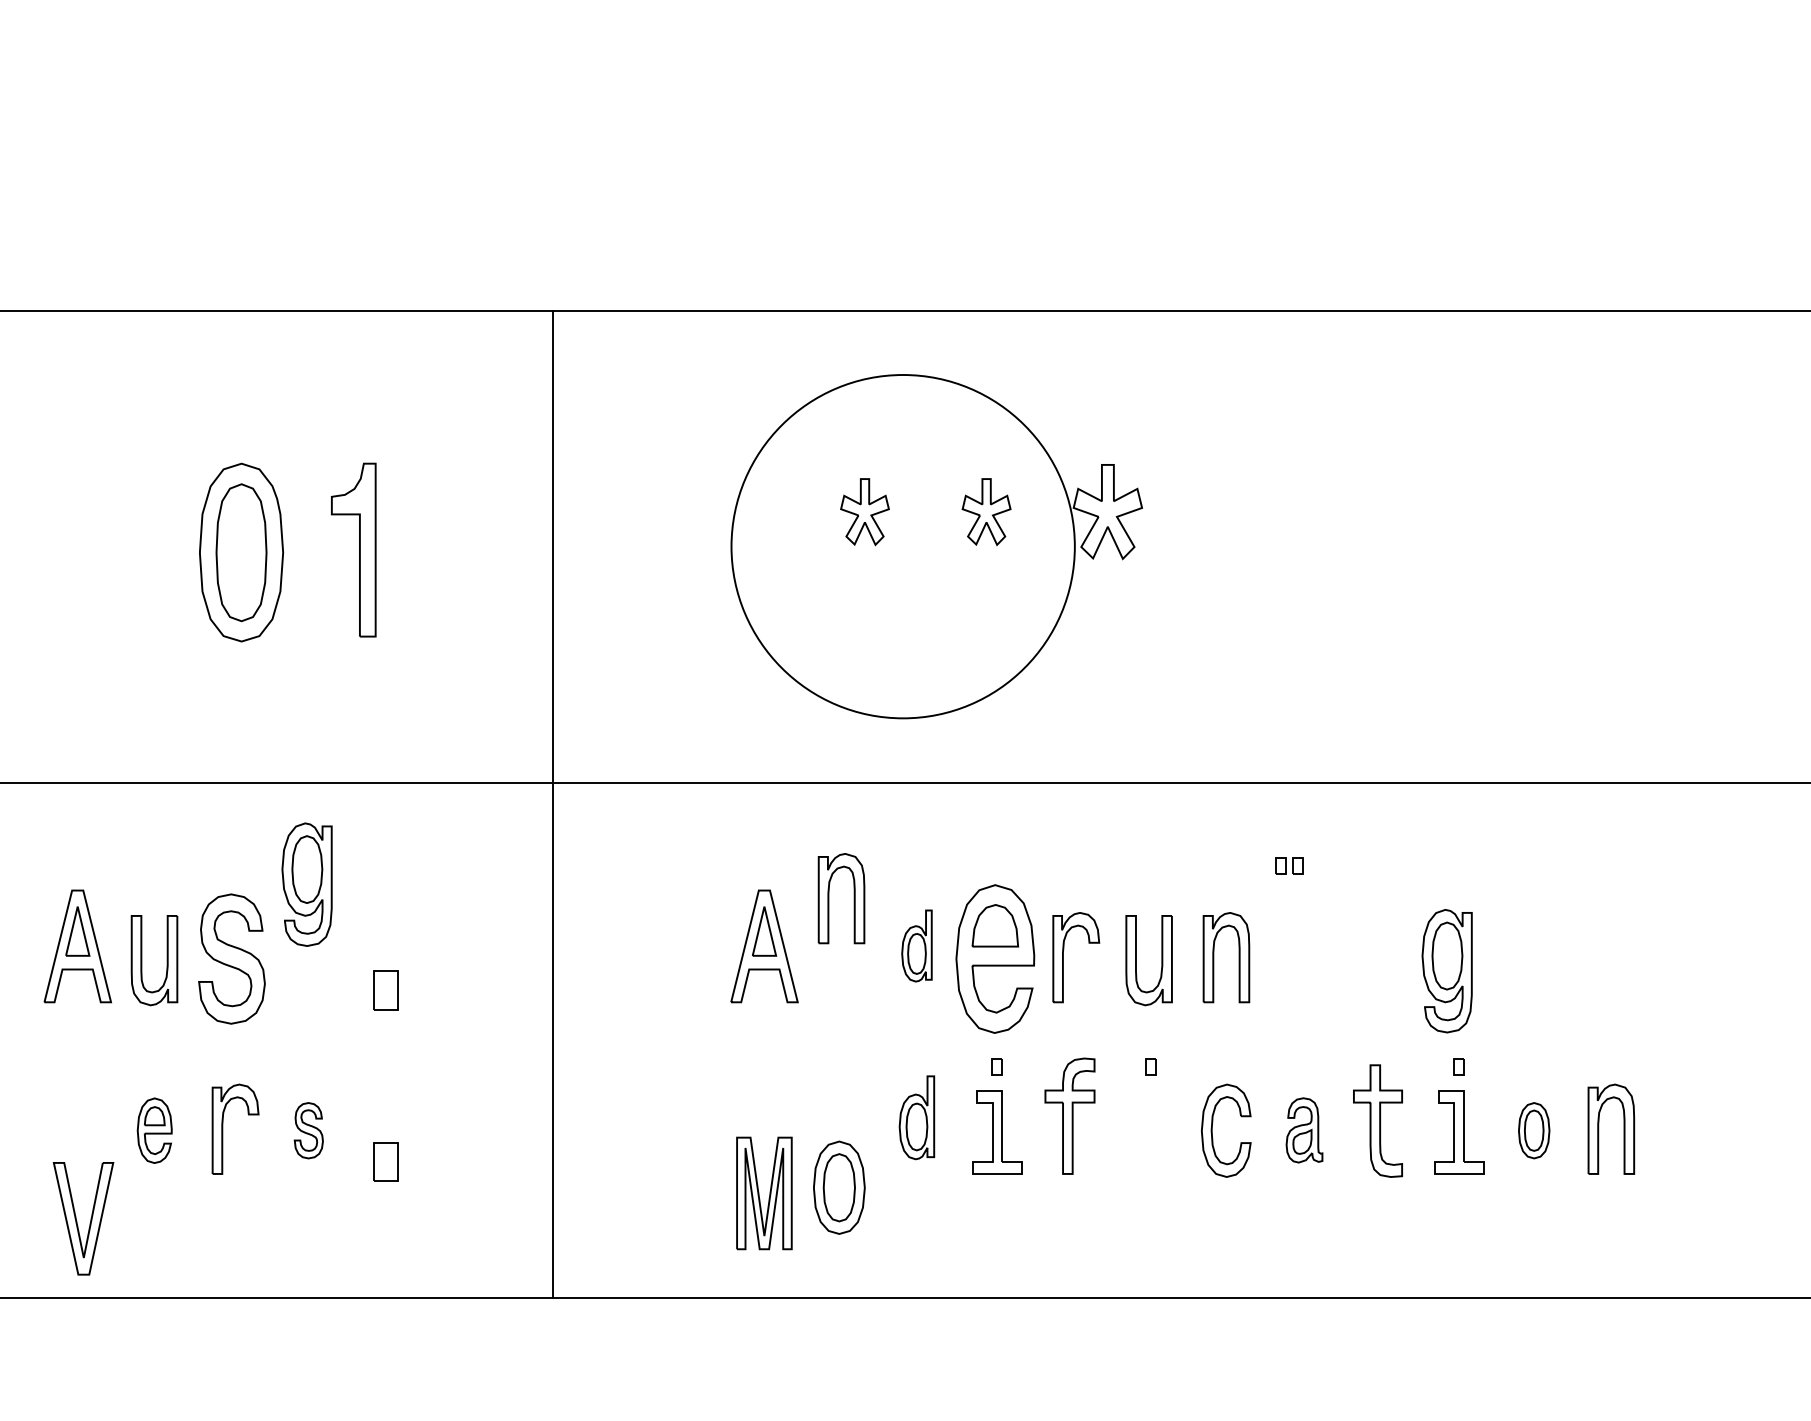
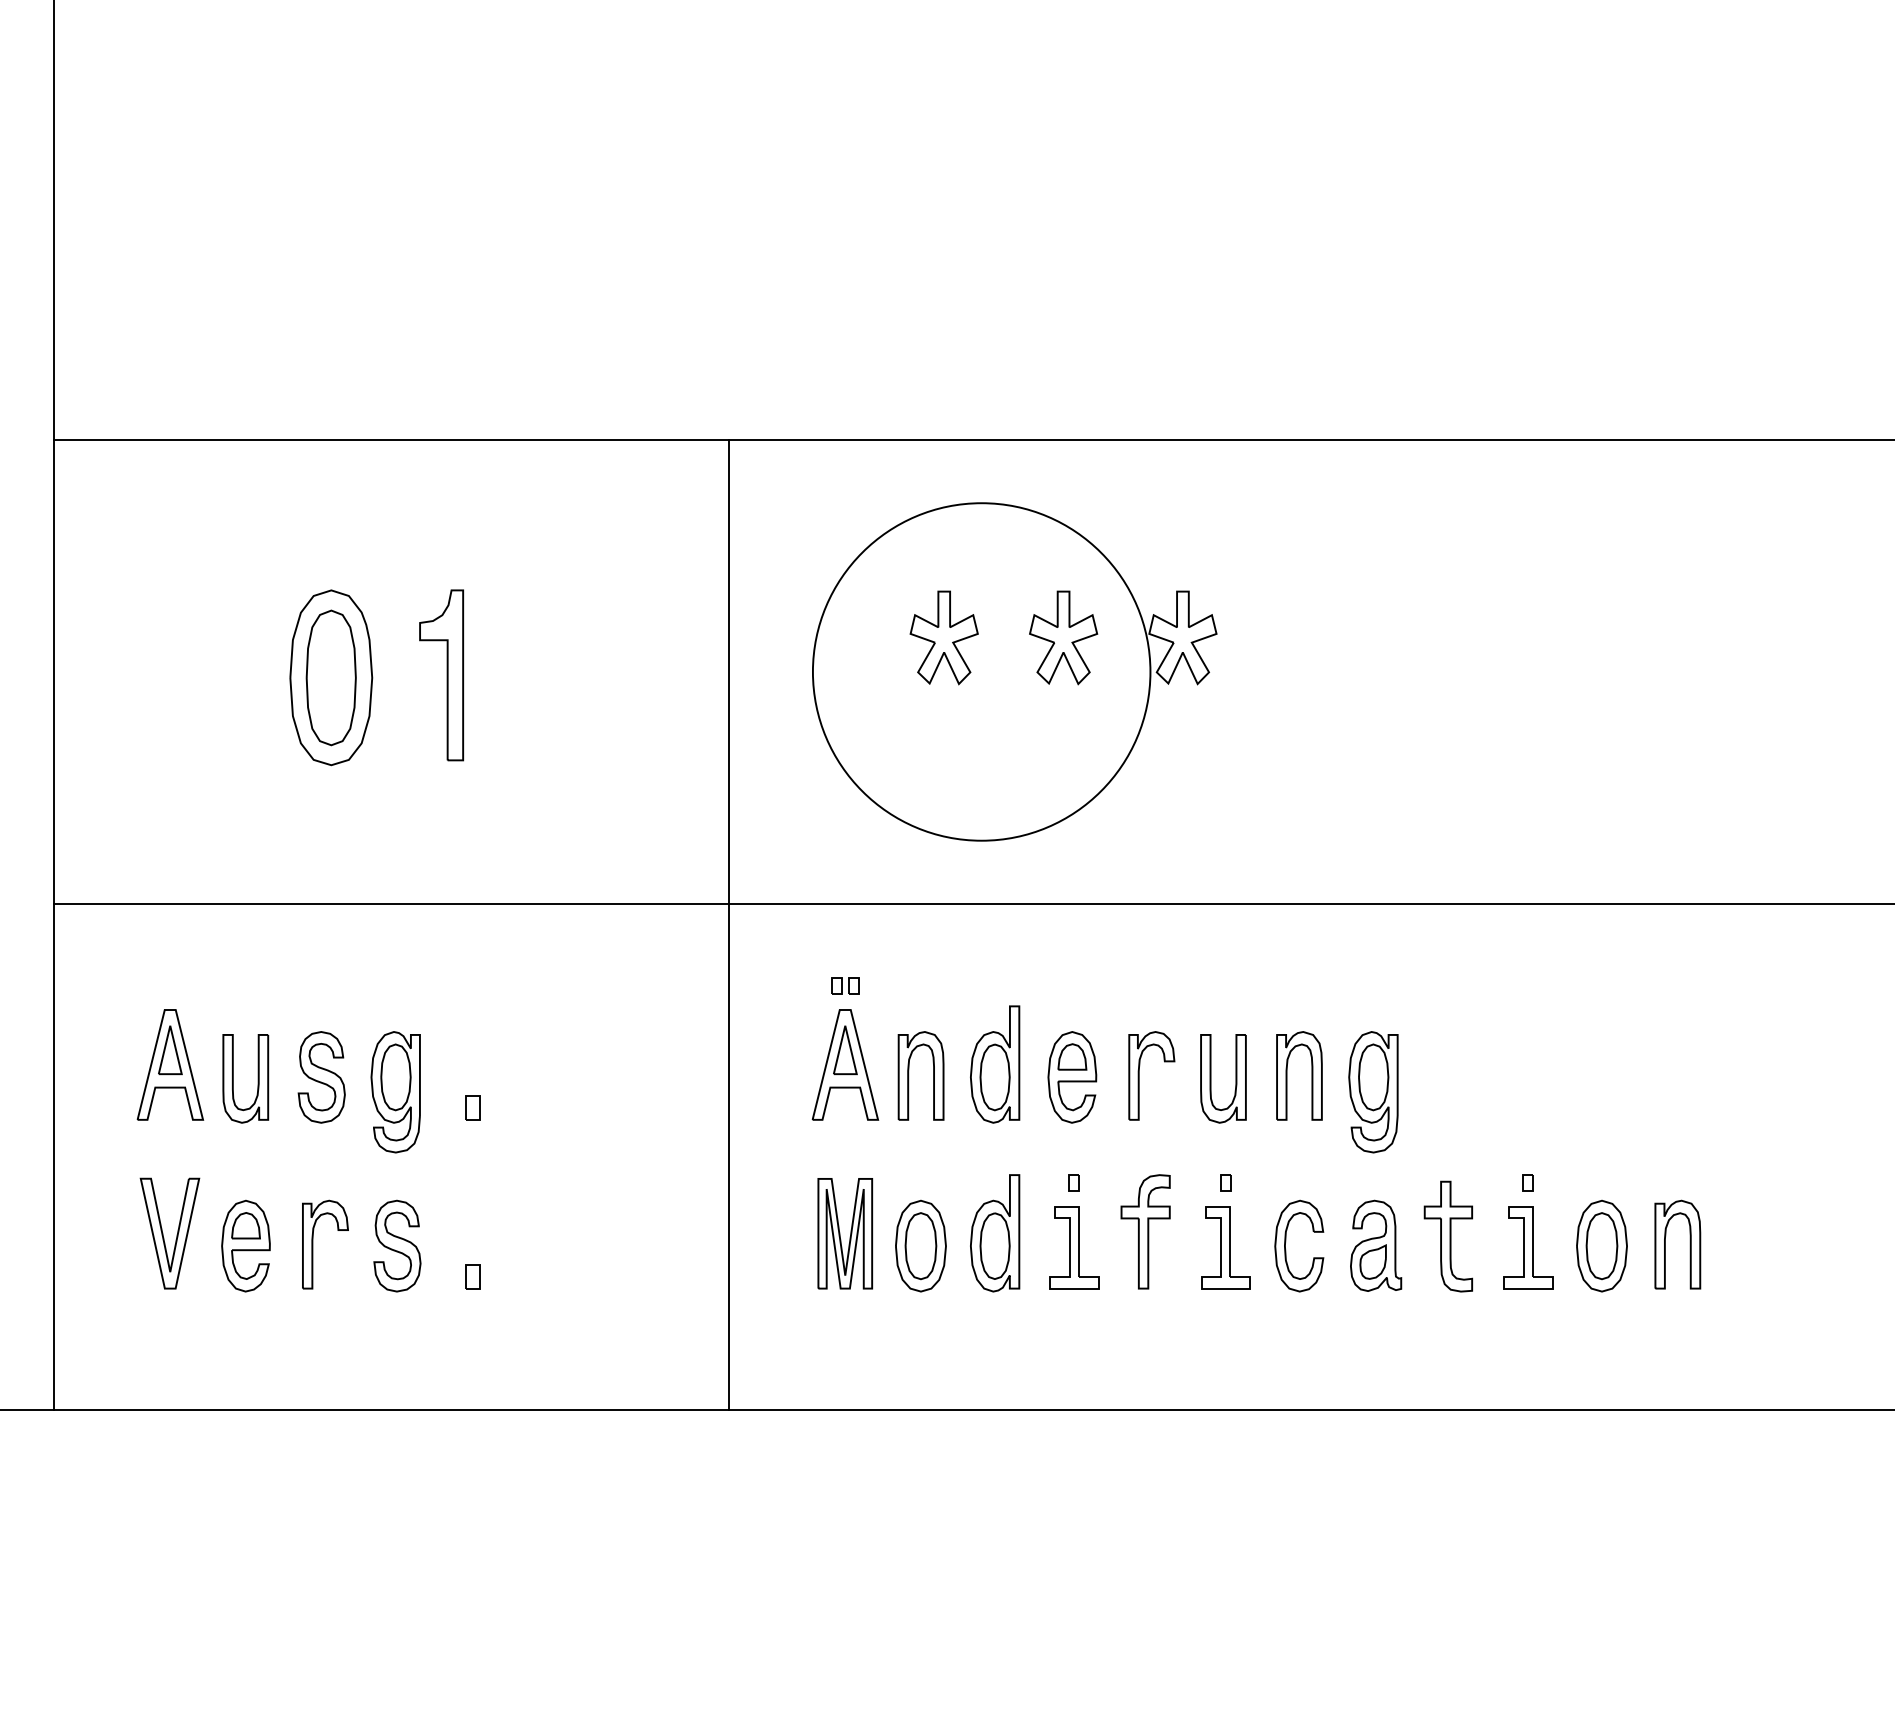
part: (864, 511) -> (943, 637), size x1.43
part: (986, 511) -> (1063, 637), size x1.43
line: (553, 803) -> (728, 924), moved
part: (1289, 865) -> (845, 985), moved
part: (306, 884) -> (395, 1092), moved
part: (829, 898) -> (909, 1075), moved
part: (917, 945) -> (995, 1064), size x1.67
part: (231, 959) -> (321, 1077), size x0.71
part: (995, 959) -> (1072, 1077), size x0.62
part: (1447, 971) -> (1373, 1092), moved
part: (385, 989) -> (472, 1107), size x0.62
part: (917, 1117) -> (995, 1233), size x1.43
part: (154, 1130) -> (245, 1245), size x1.43
part: (308, 1130) -> (397, 1245), size x1.67
part: (1304, 1130) -> (1376, 1245), size x1.43
part: (1533, 1130) -> (1601, 1245), size x1.67
part: (1151, 1132) -> (1225, 1247), added
part: (385, 1161) -> (472, 1276), size x0.62
part: (838, 1187) -> (920, 1245), moved
part: (764, 1193) -> (845, 1233), moved
part: (83, 1218) -> (169, 1233), moved

